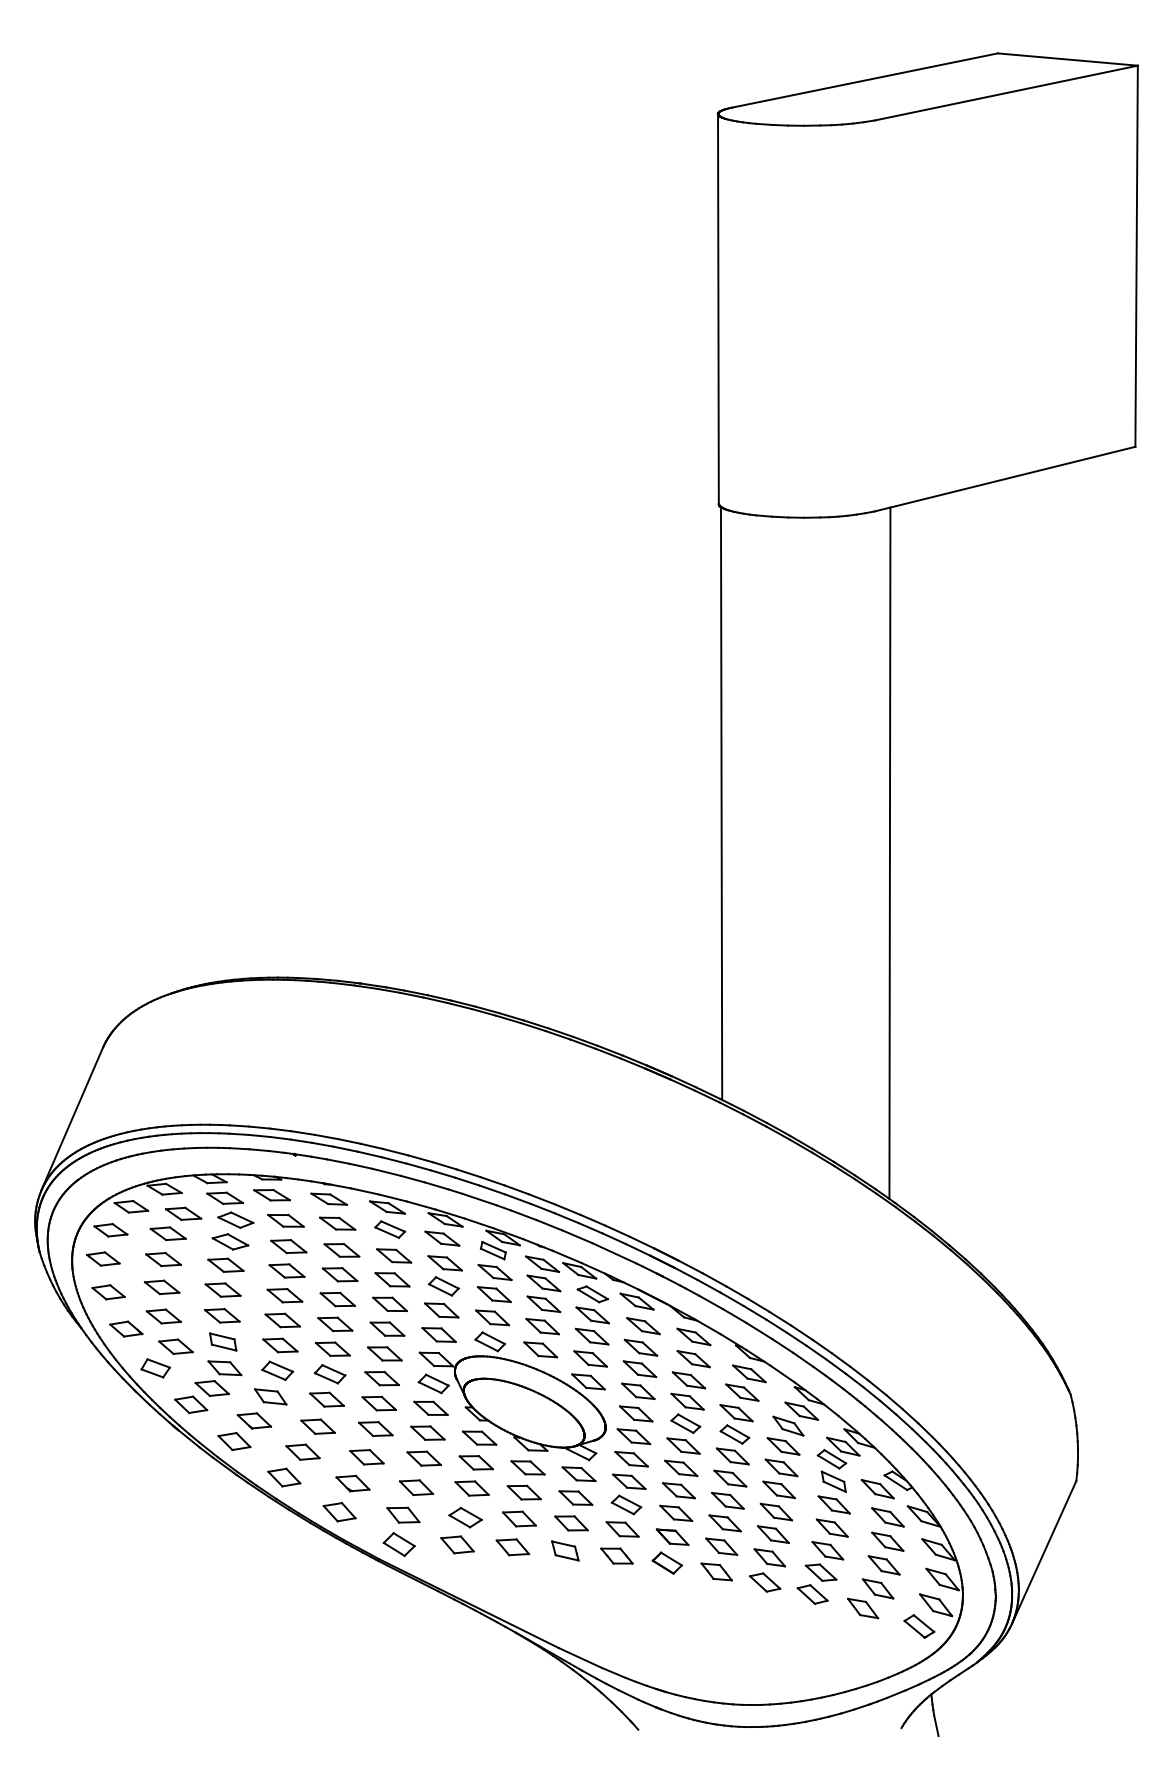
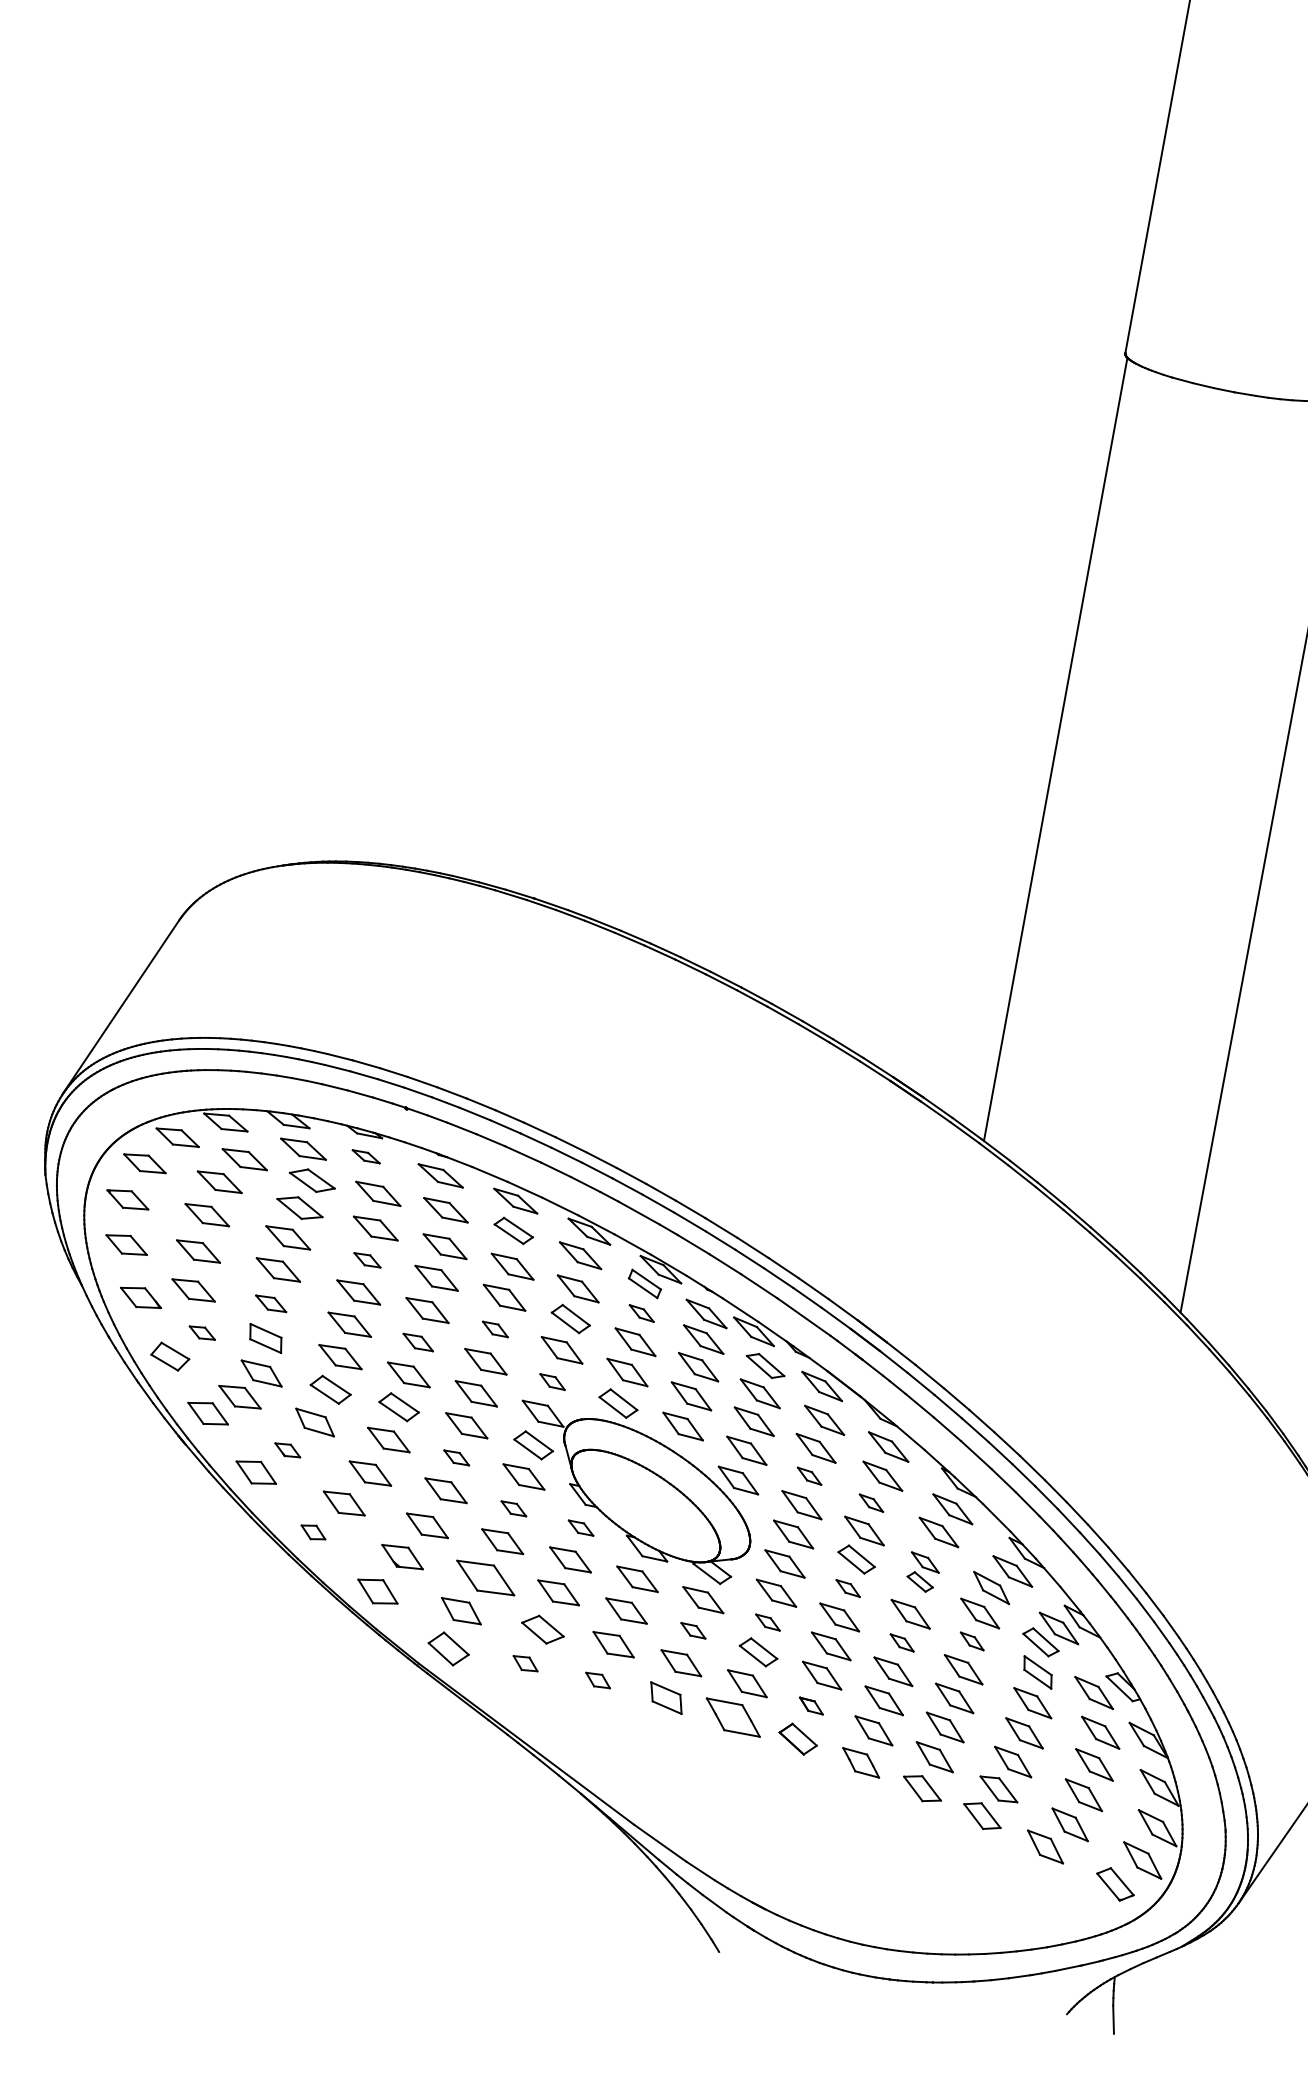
part: (271, 1195) -> (365, 1156), size x0.6
part: (286, 1270) -> (366, 1259), size x0.6
part: (494, 1272) -> (641, 1313), size x0.6
part: (389, 1303) -> (494, 1328), size x0.6
part: (222, 1315) -> (271, 1303), size x0.7
part: (335, 1323) -> (418, 1341), size x0.7
part: (438, 1334) -> (551, 1381), size x0.6
part: (175, 1346) -> (201, 1332), size x0.6
part: (639, 1368) -> (809, 1475), size x0.6
part: (688, 1380) -> (870, 1503), size x0.6
part: (378, 1403) -> (455, 1457), size x0.6
part: (254, 1420) -> (287, 1449), size x0.6
part: (736, 1424) -> (923, 1573), size x0.7
part: (427, 1432) -> (513, 1507), size x0.6
part: (479, 1437) -> (580, 1527), size x0.6
part: (683, 1445) -> (848, 1587), size x0.6
part: (781, 1467) -> (972, 1640), size x0.6
part: (284, 1477) -> (313, 1532), size x0.6
part: (730, 1478) -> (902, 1642), size x0.6
part: (629, 1481) -> (768, 1622), size x0.6
part: (415, 1487) -> (484, 1577), size x1.4
part: (575, 1497) -> (692, 1630), size x0.6
part: (672, 1536) -> (811, 1705), size x0.6
part: (457, 1544) -> (525, 1663), size x0.6
part: (512, 1547) -> (597, 1680), size x0.6
part: (616, 1555) -> (732, 1716), size x1.4

